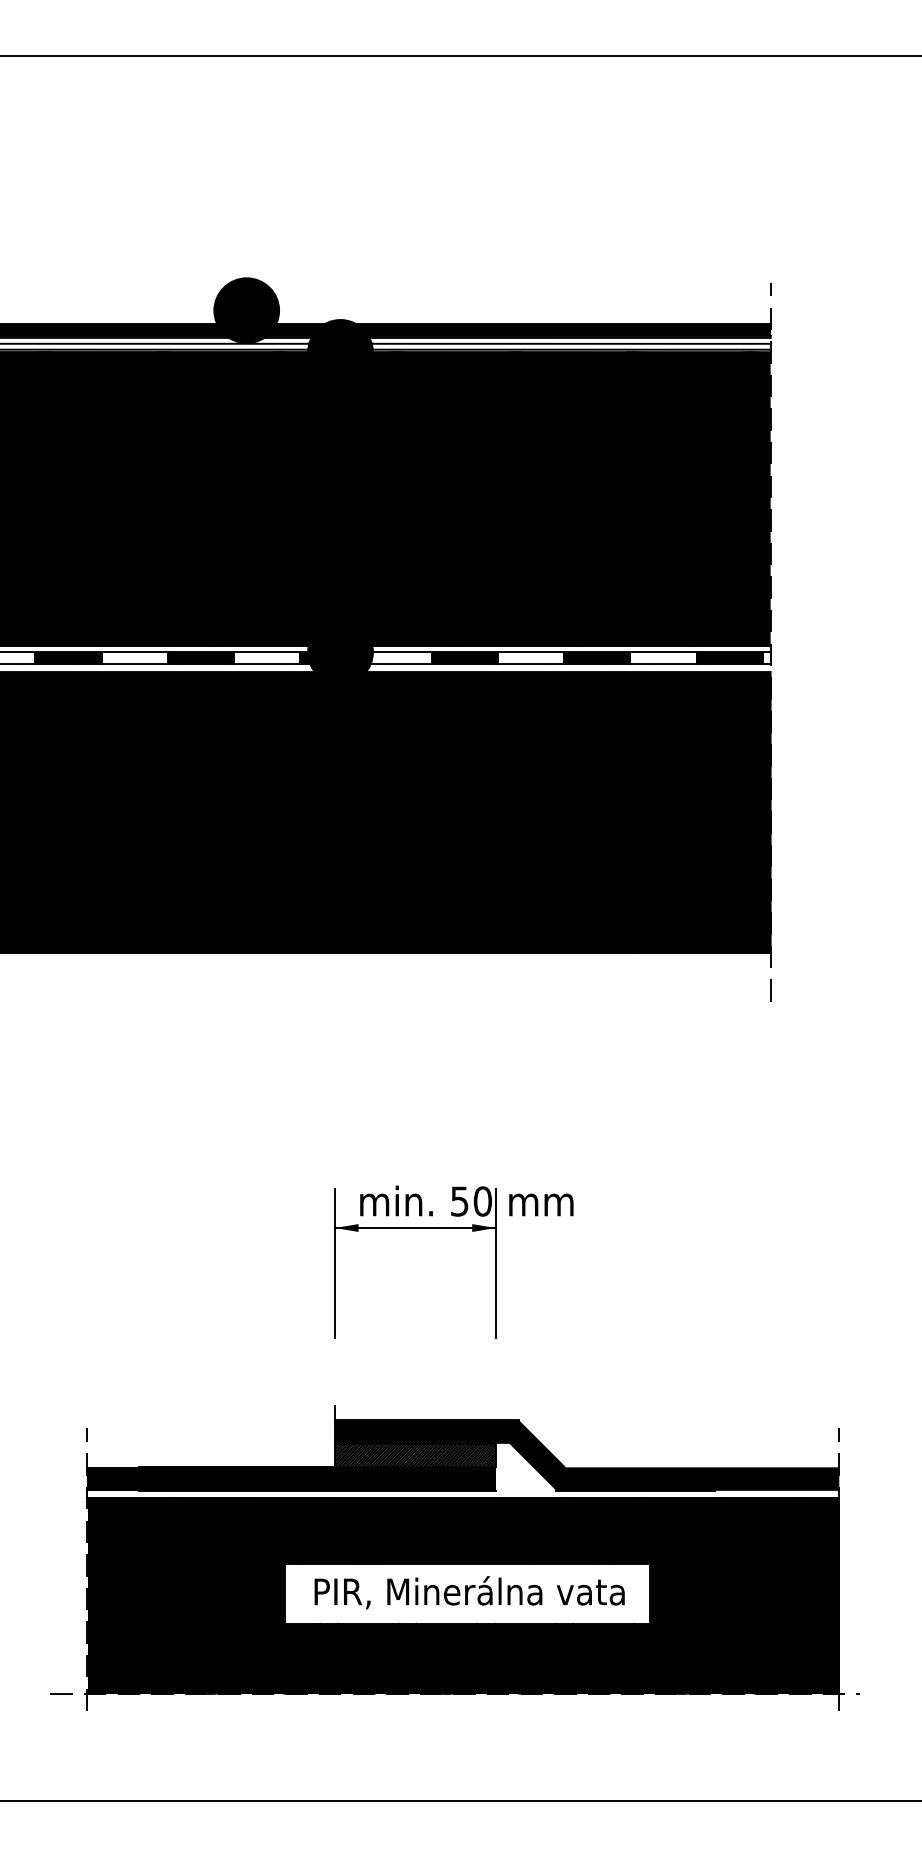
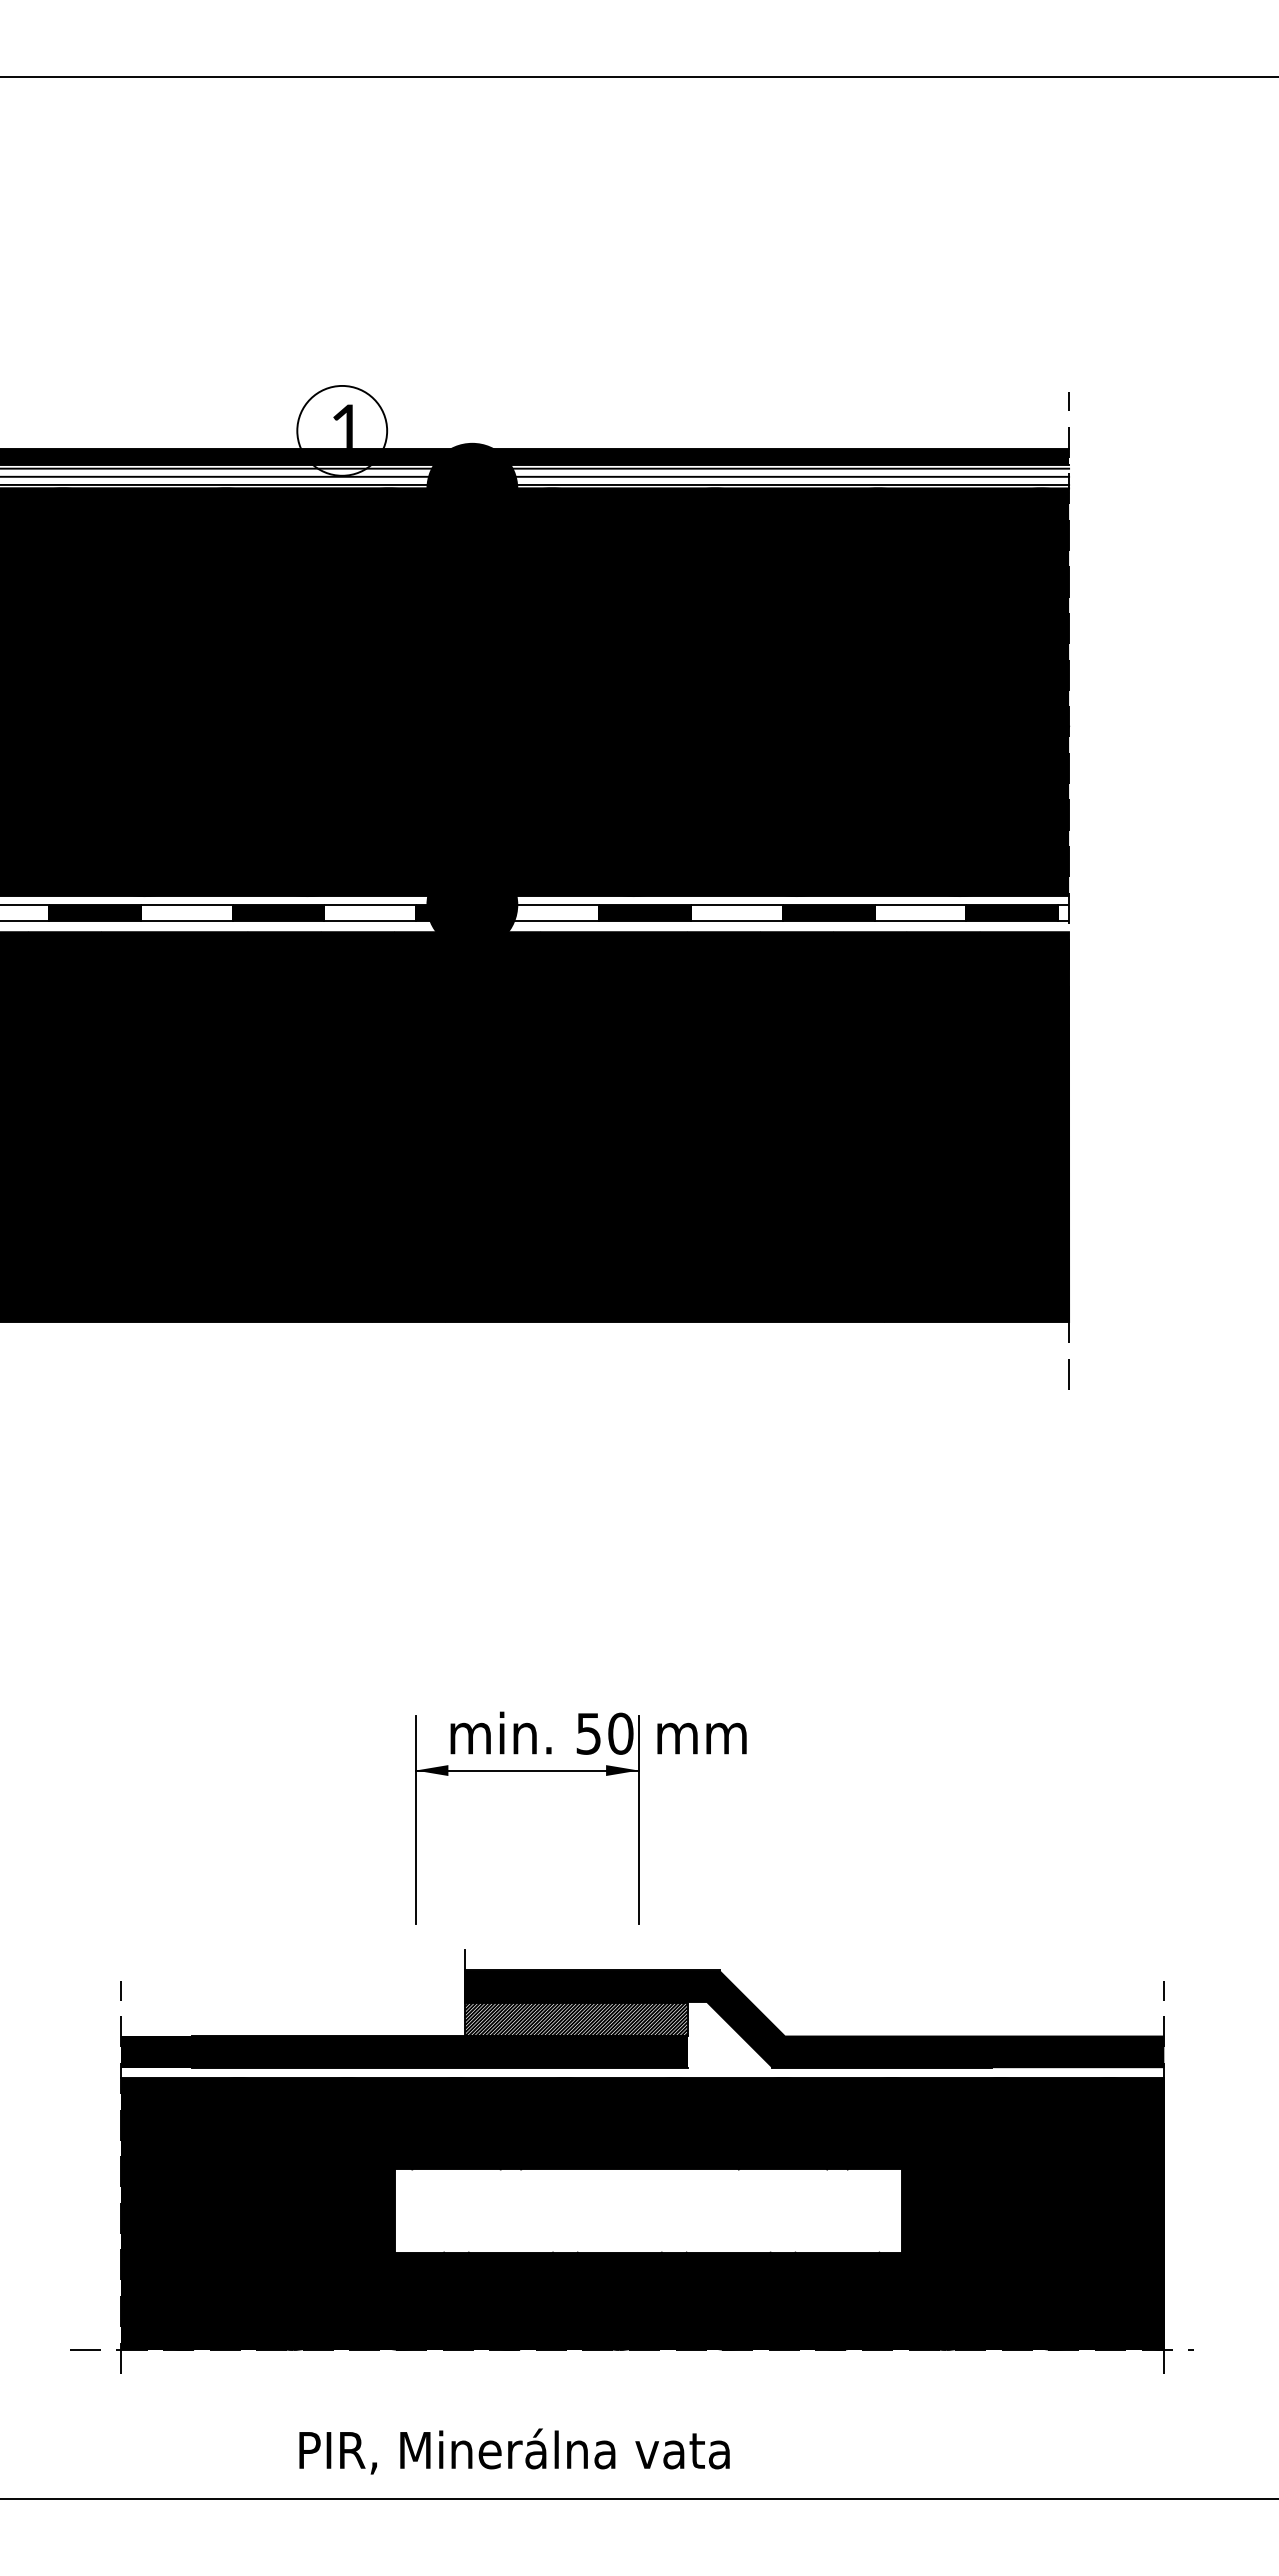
fill: (246, 310) -> (342, 430), removed
part: (453, 1228) -> (580, 1771), moved
text: (469, 1592) -> (514, 2451), moved

